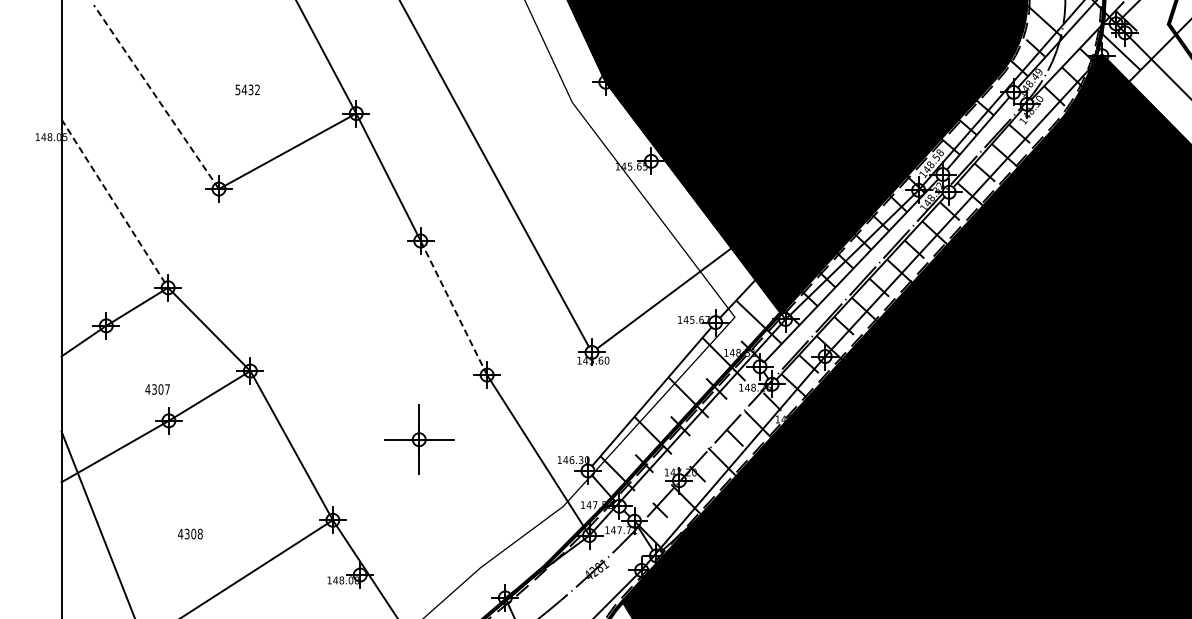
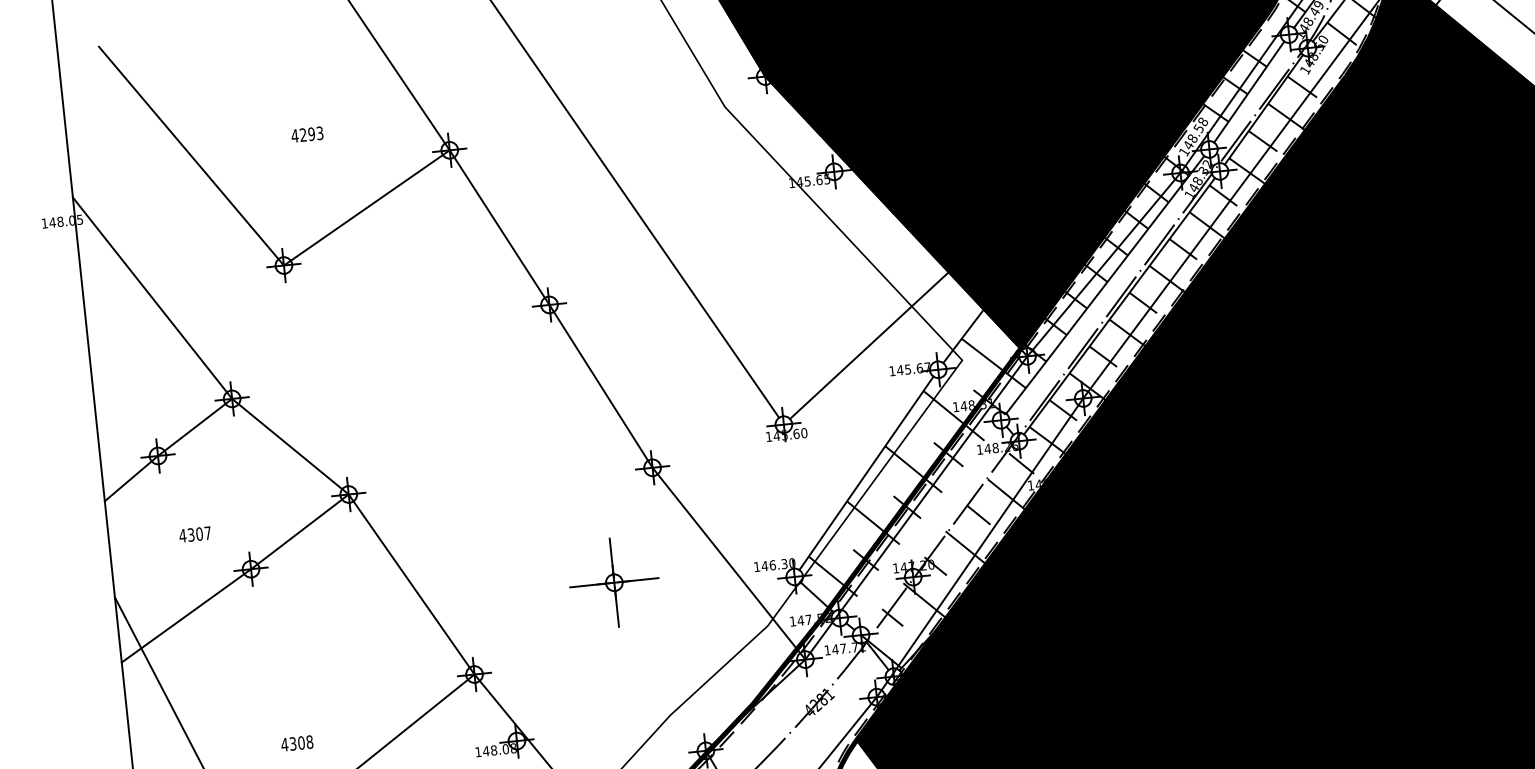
text: (247, 89) -> (307, 134), 5432 -> 4293
line: (156, 96) -> (191, 155), dashed -> solid
line: (114, 203) -> (152, 298), dashed -> solid
line: (453, 308) -> (600, 387), dashed -> solid
text: (157, 389) -> (195, 534), moved
part: (419, 439) -> (614, 582), moved
text: (190, 533) -> (297, 742), moved

